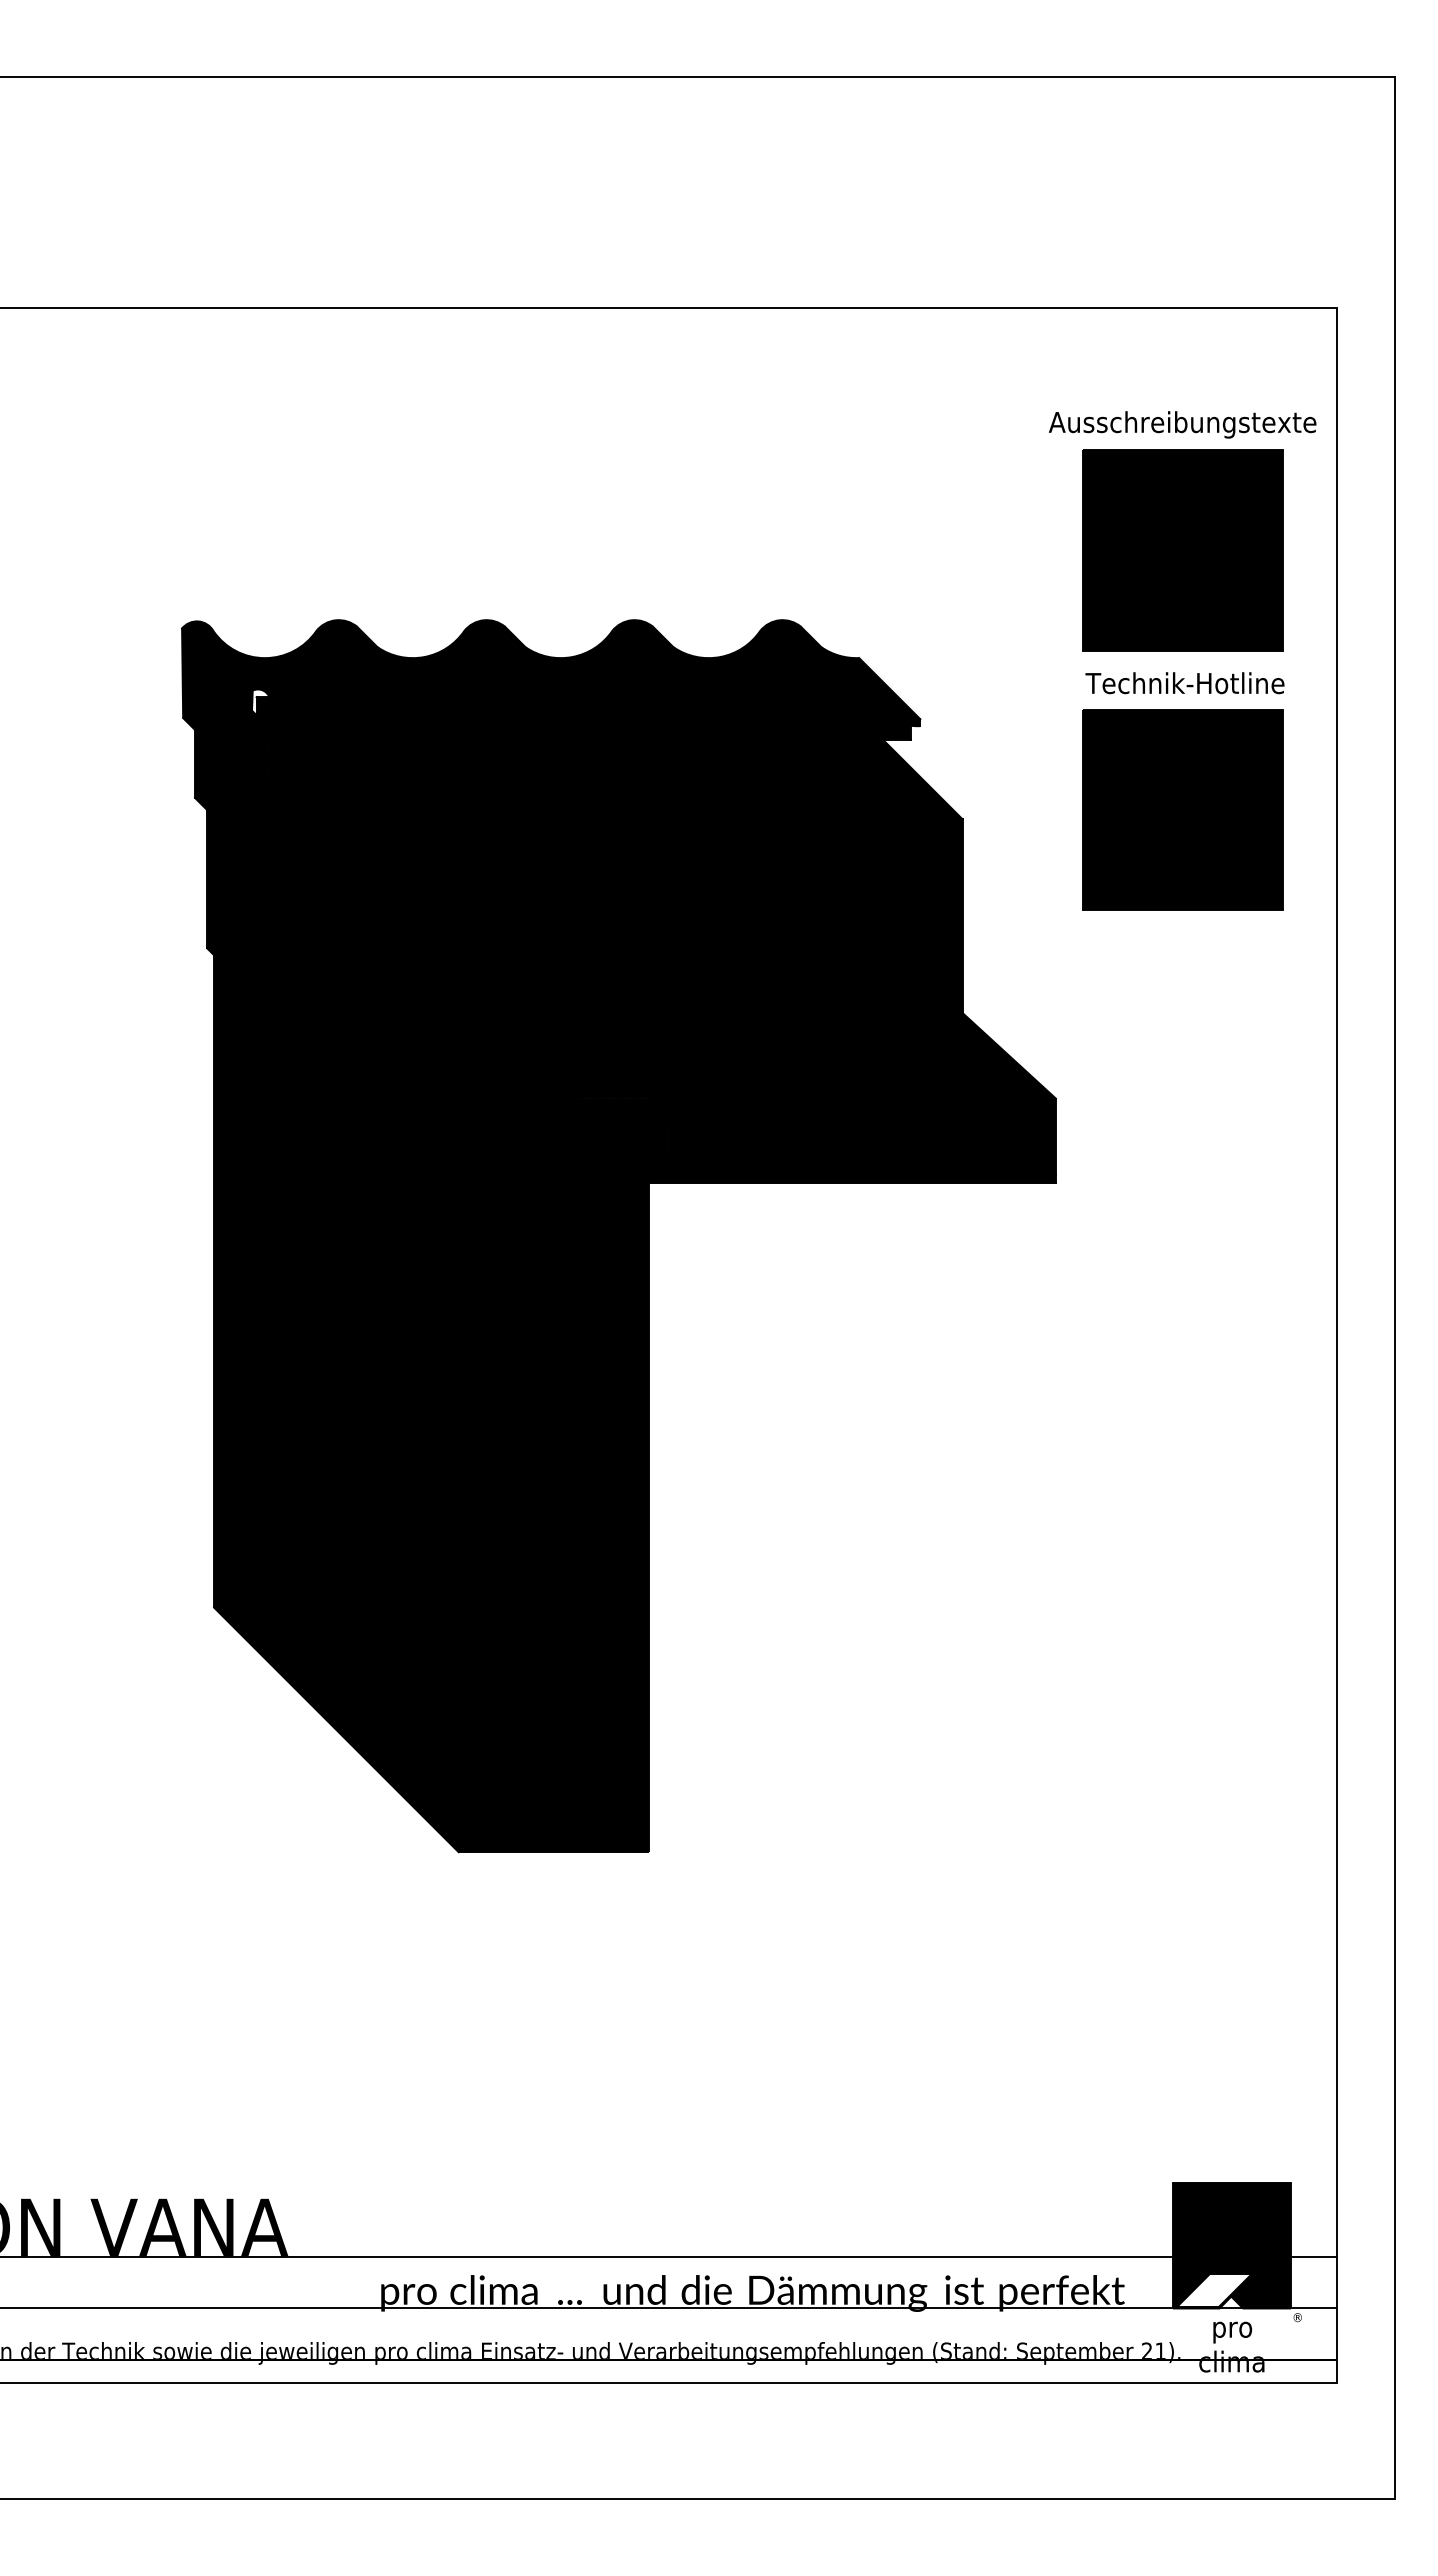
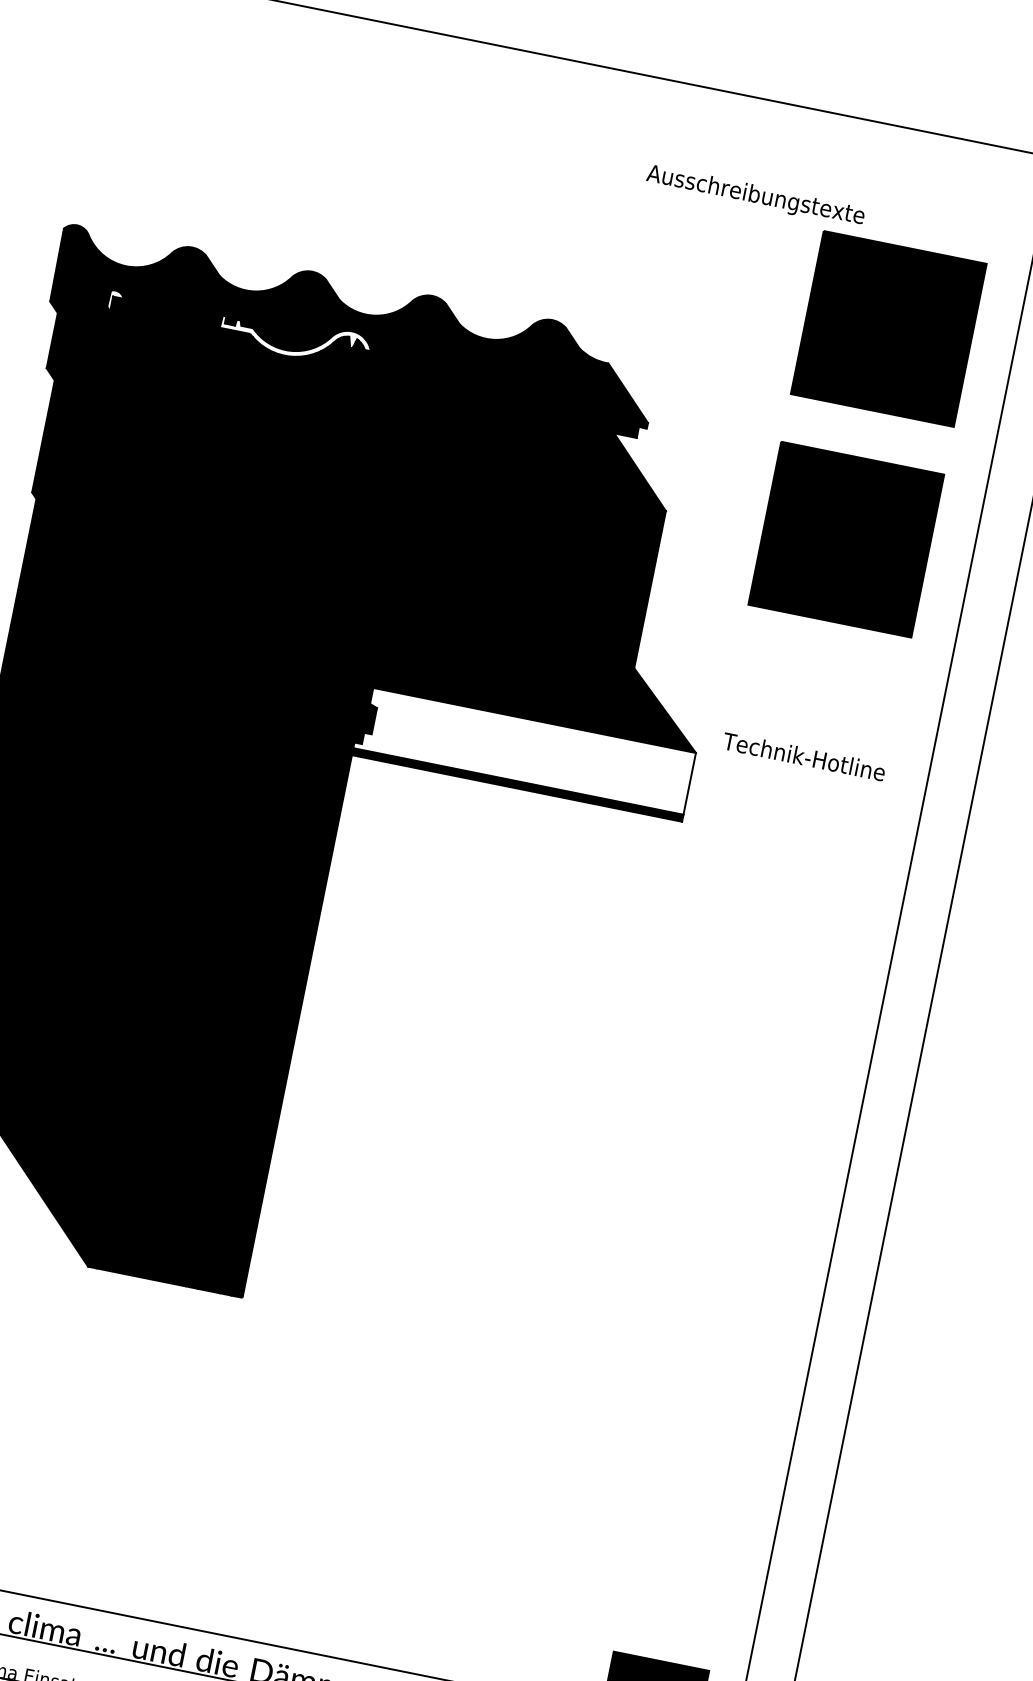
text: (1182, 424) -> (755, 195), moved
text: (1184, 683) -> (803, 756), moved
fill: (482, 703) -> (295, 338), removed
fill: (851, 1136) -> (523, 750), removed

